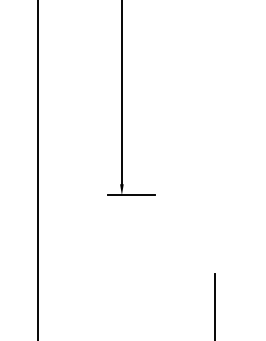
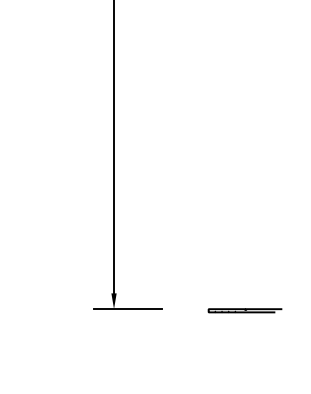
line: (212, 196) -> (244, 311), added

